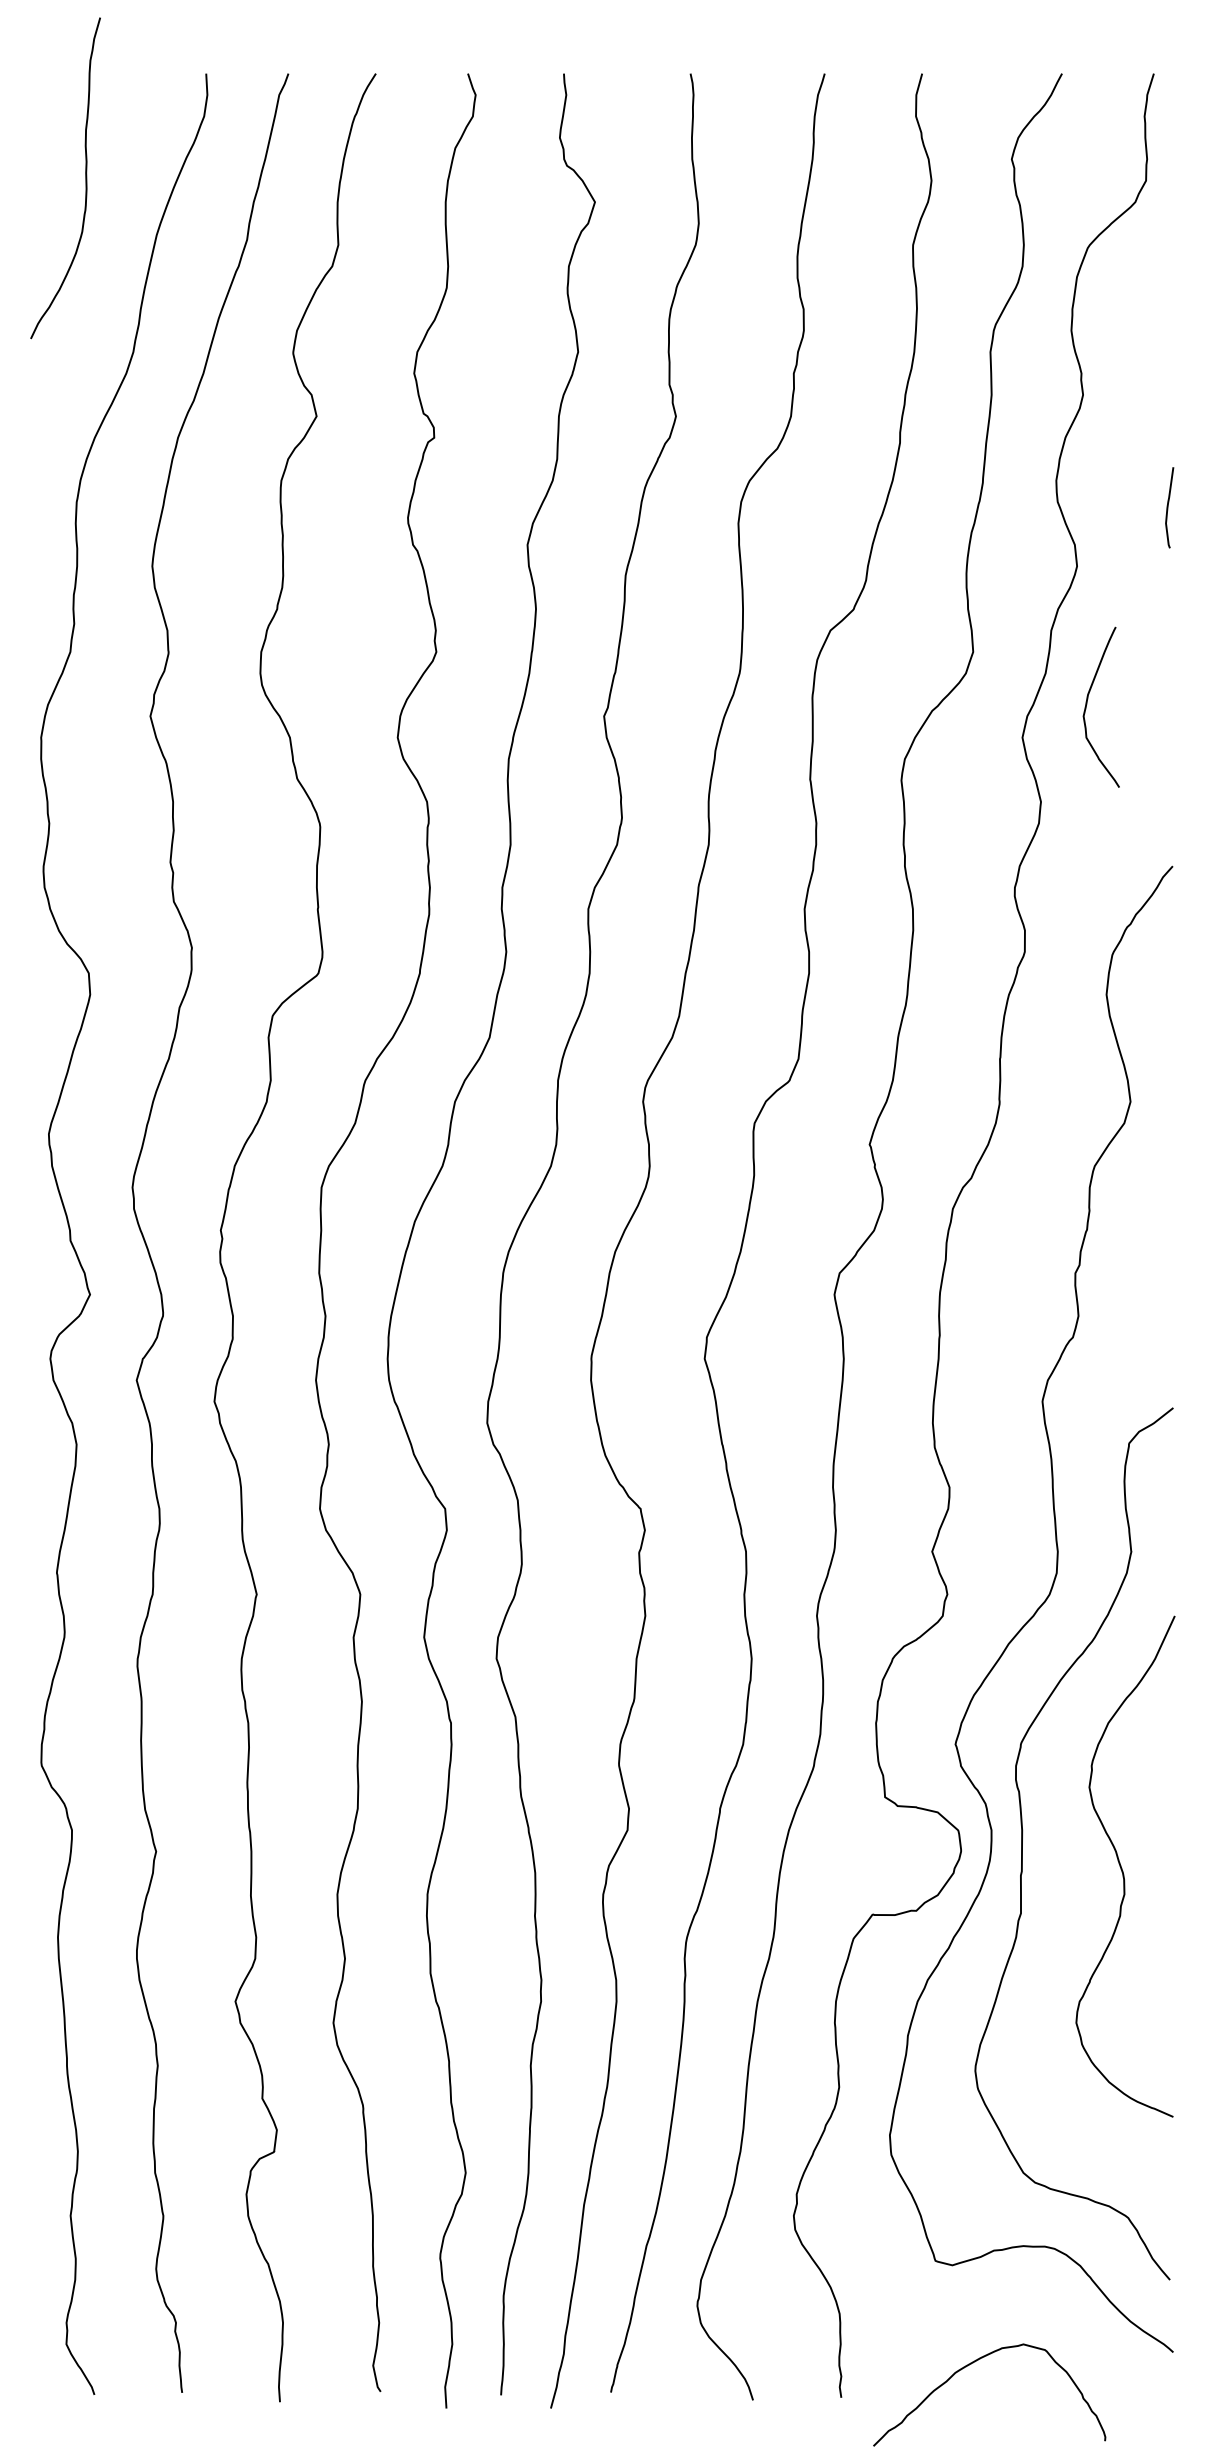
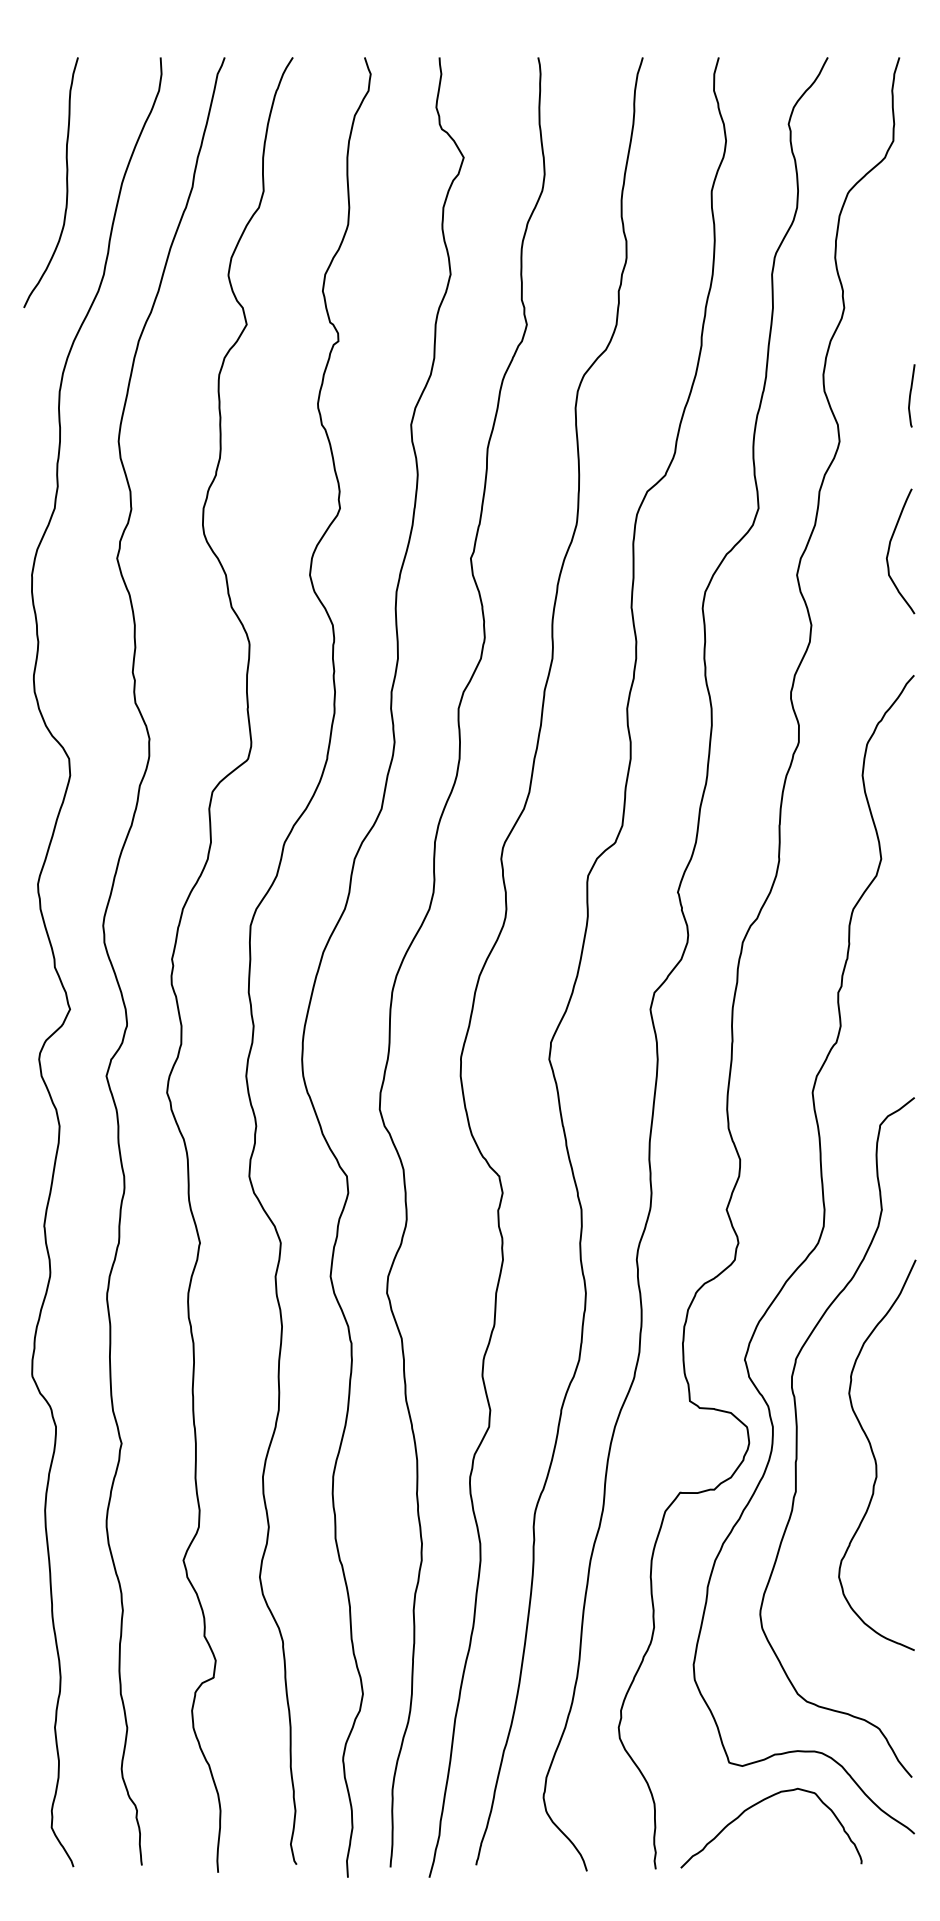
curve: (85, 178) -> (66, 182), moved
curve: (1087, 704) -> (889, 549), moved
curve: (973, 2363) -> (758, 1803), moved

